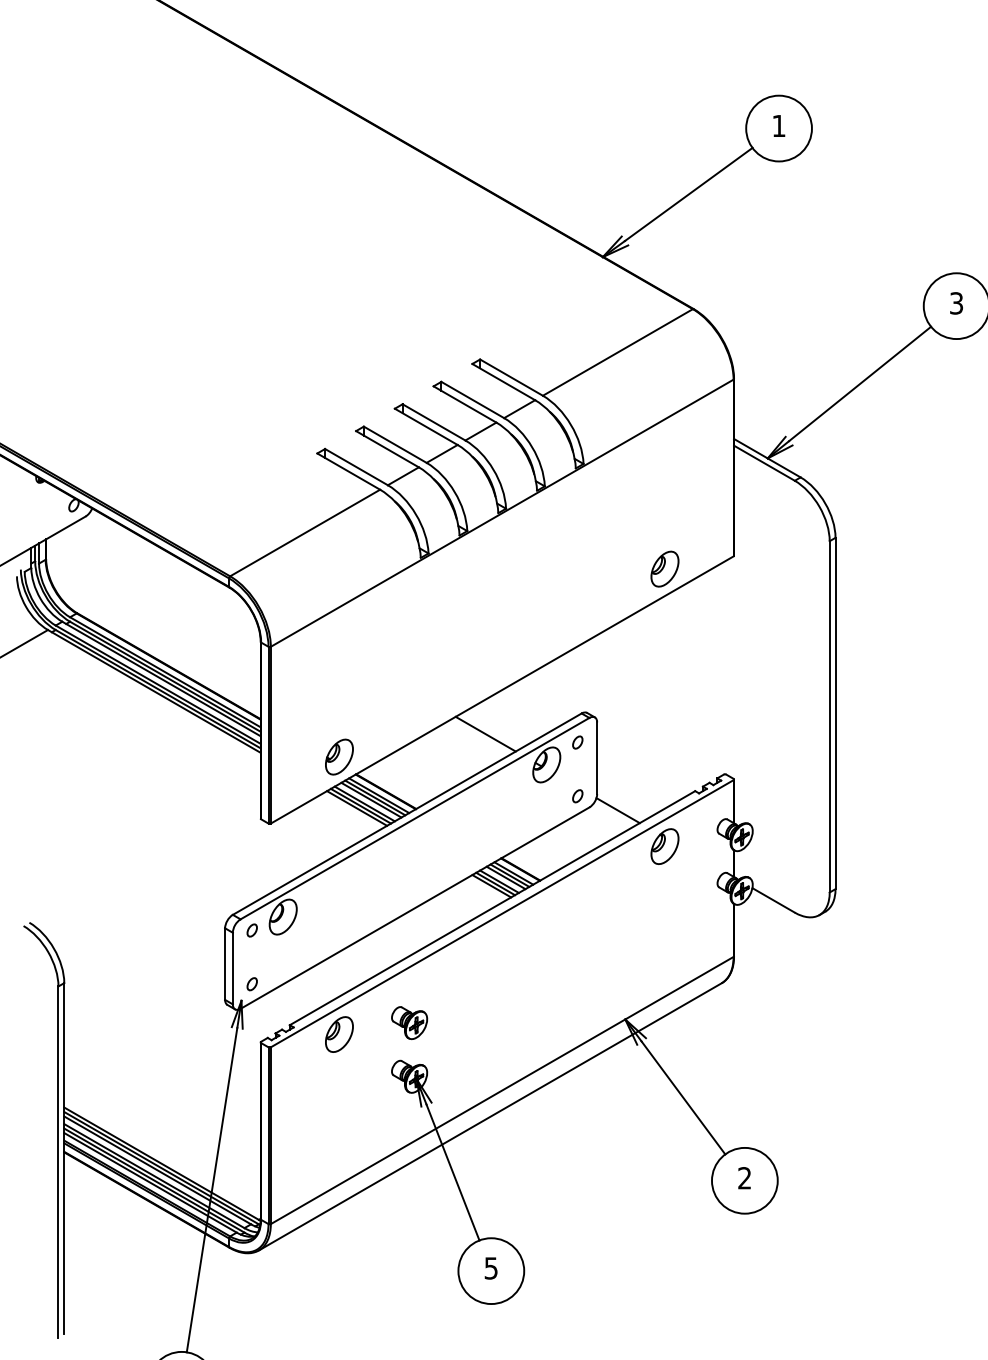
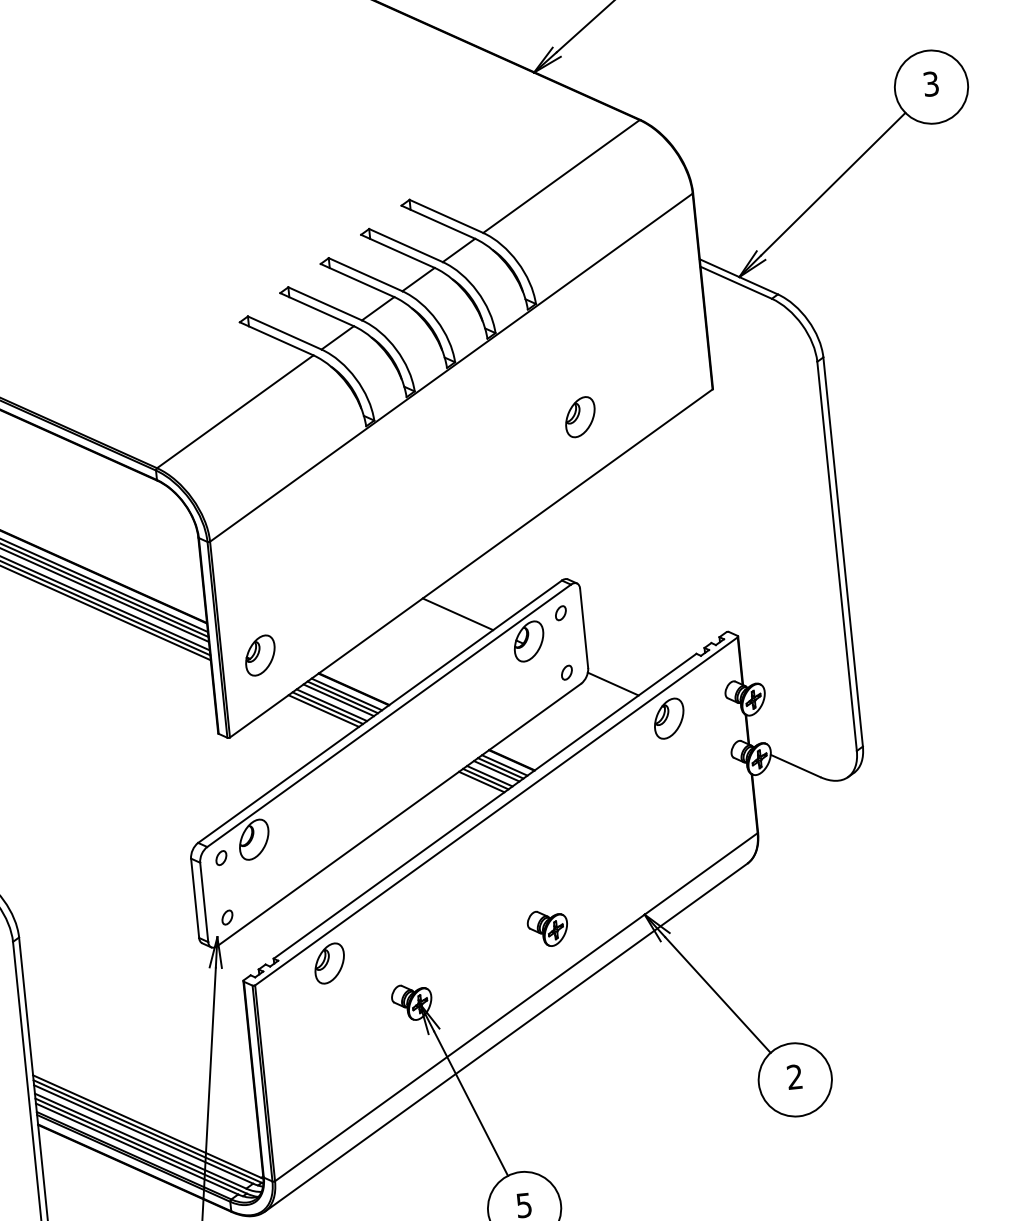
part: (664, 568) -> (579, 416), moved
part: (339, 756) -> (260, 654), moved
part: (409, 1023) -> (547, 928), moved

